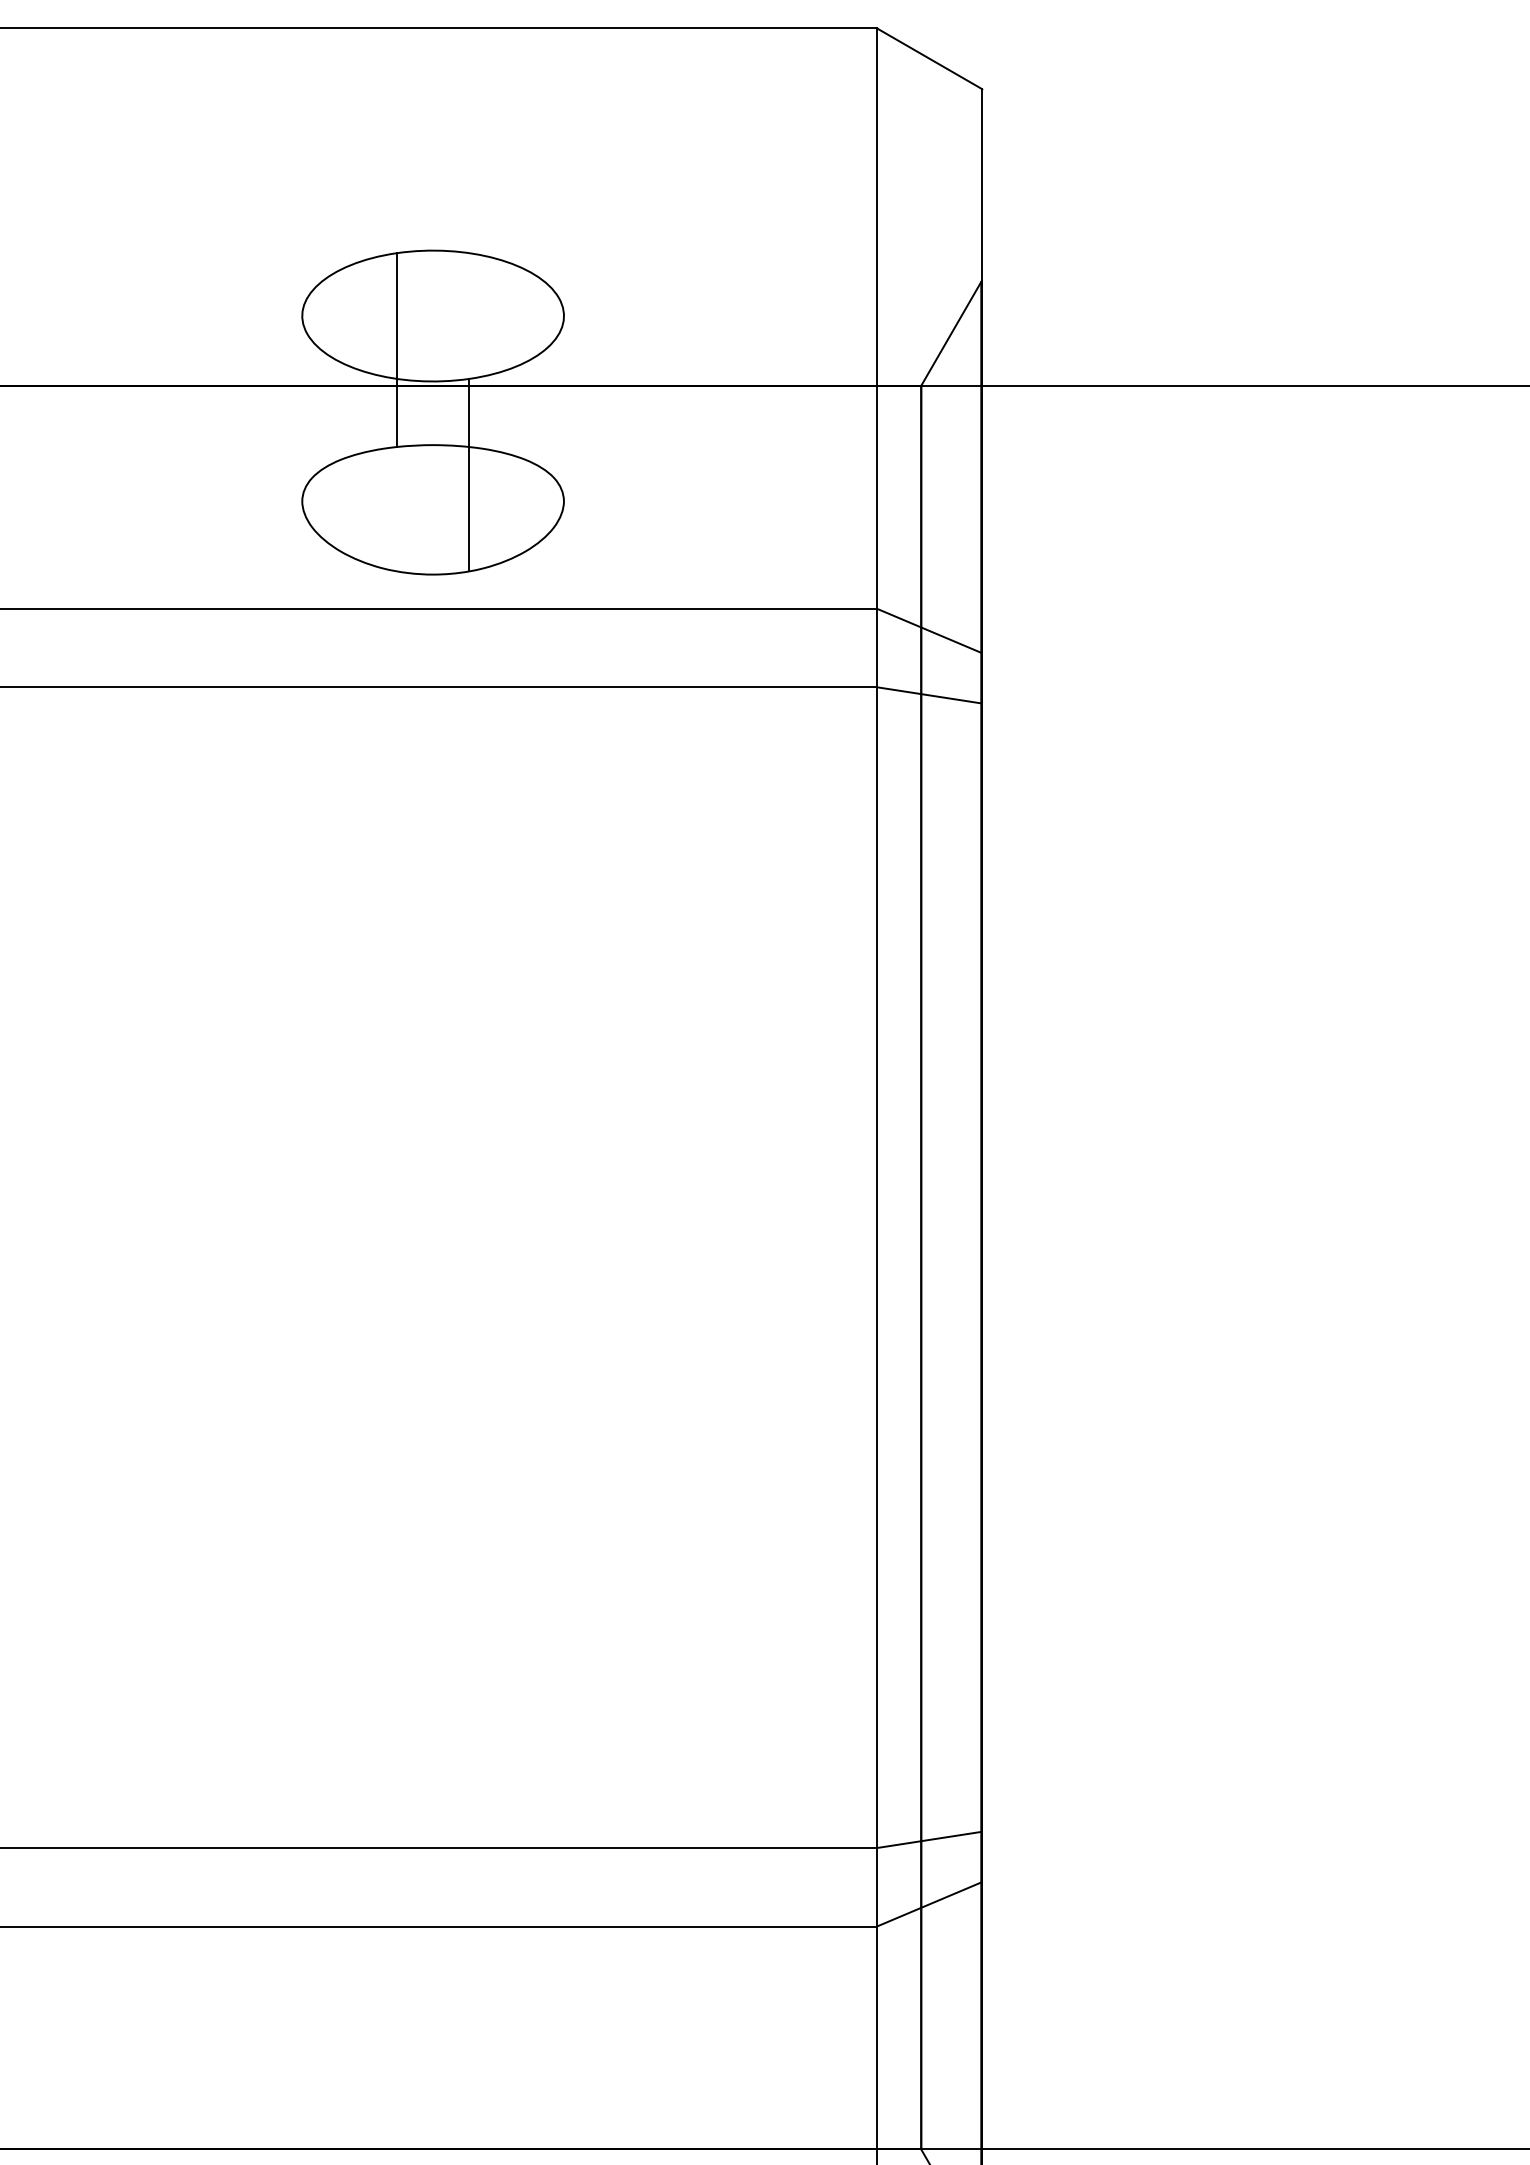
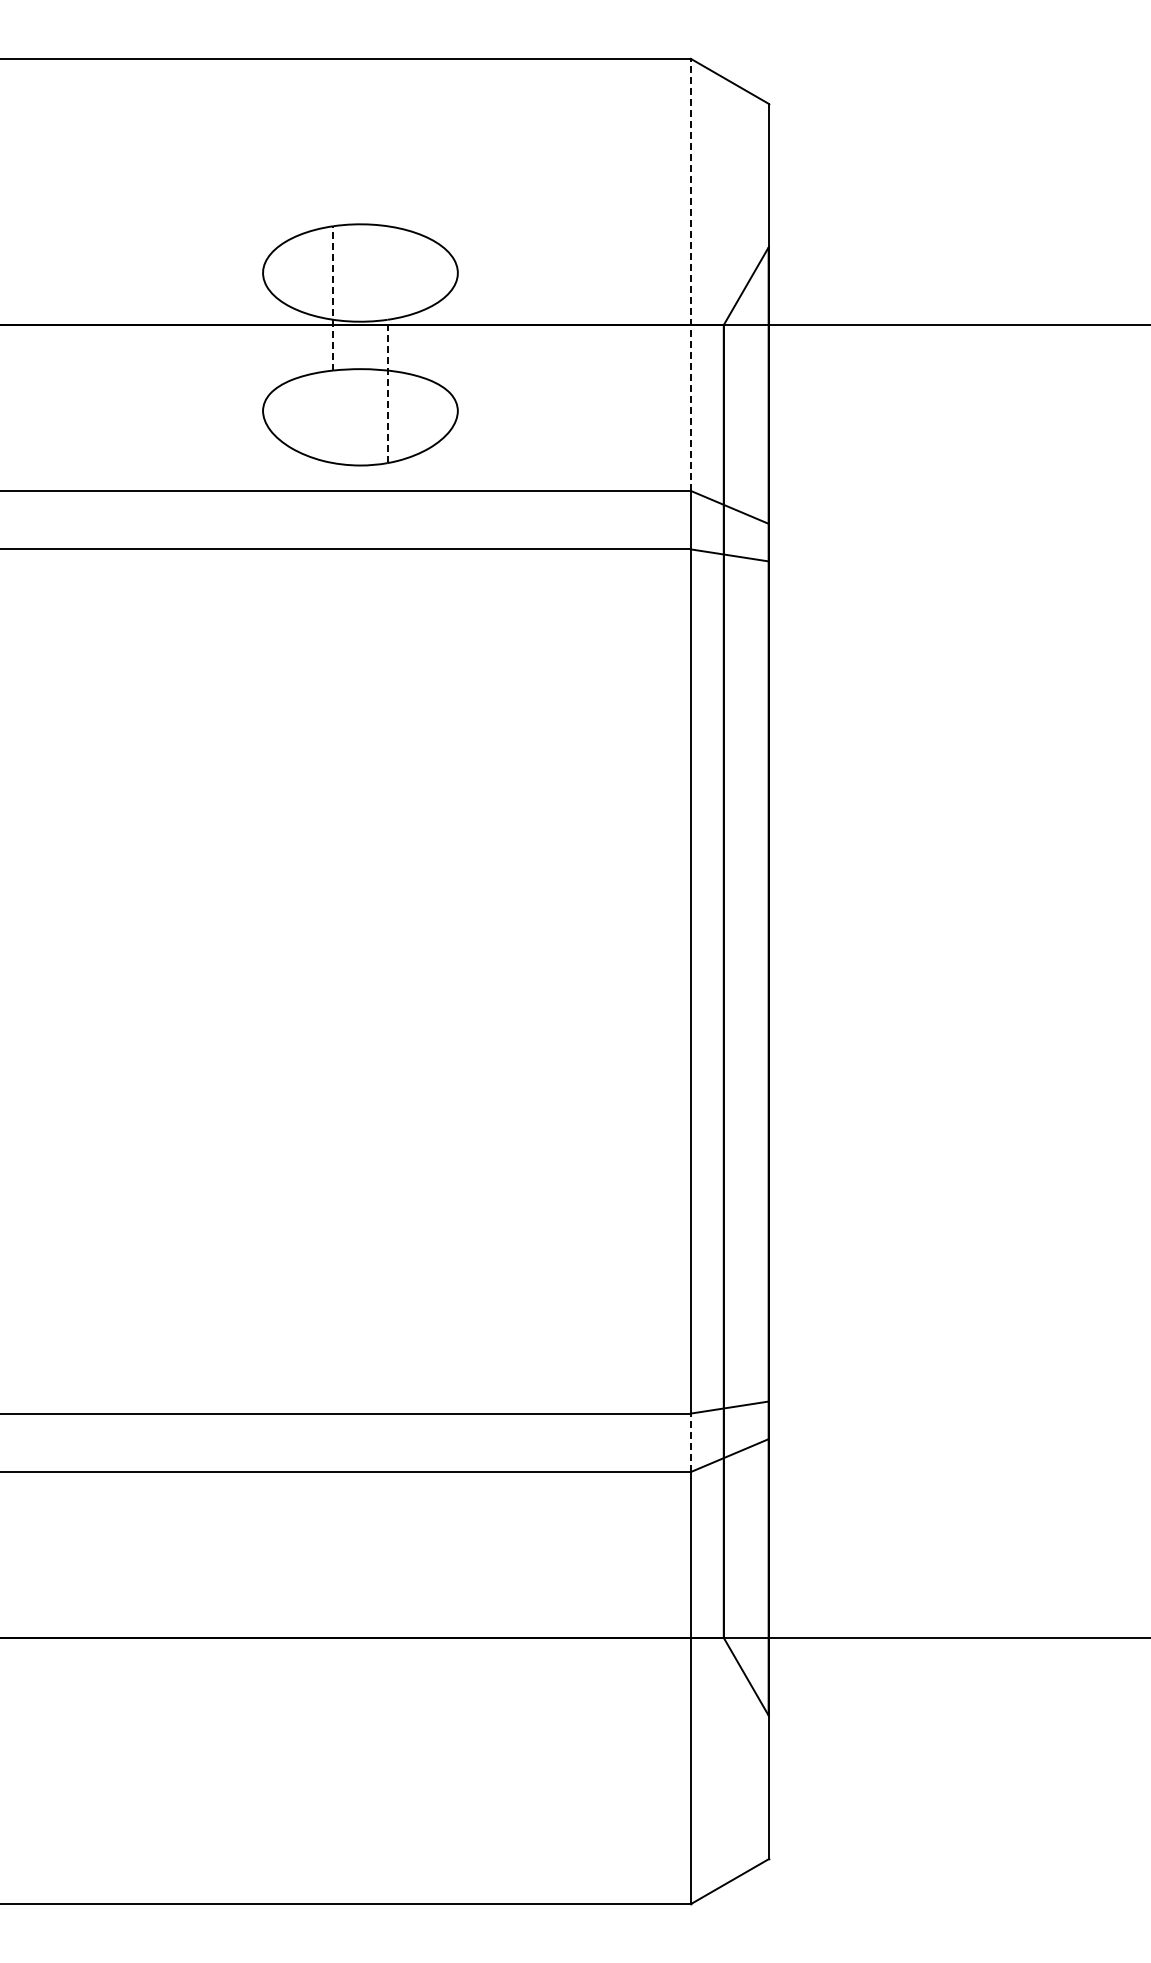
line: (876, 318) -> (690, 274), solid -> dashed
line: (396, 348) -> (333, 297), solid -> dashed
line: (469, 475) -> (387, 391), solid -> dashed
line: (876, 1886) -> (690, 1442), solid -> dashed

